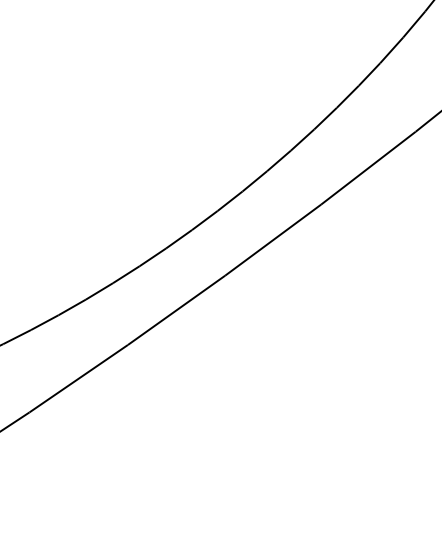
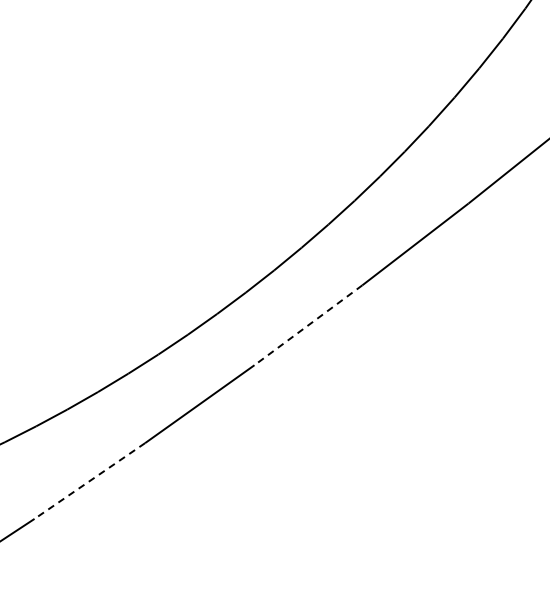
line: (273, 240) -> (308, 325), solid -> dashed
line: (78, 379) -> (89, 481), solid -> dashed

